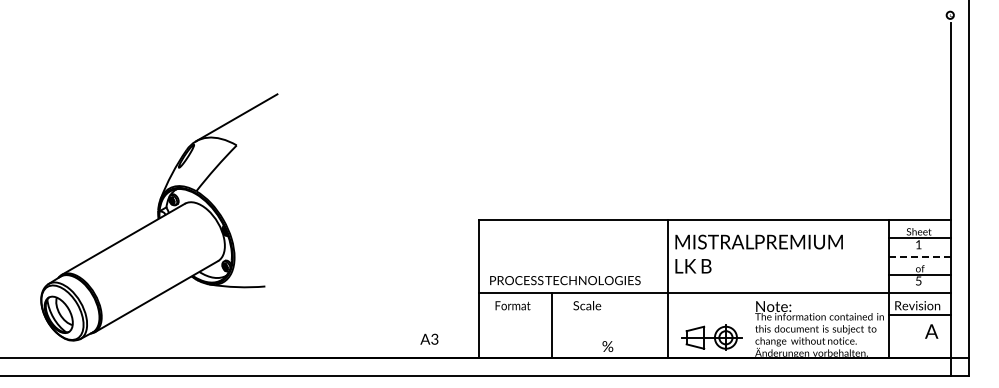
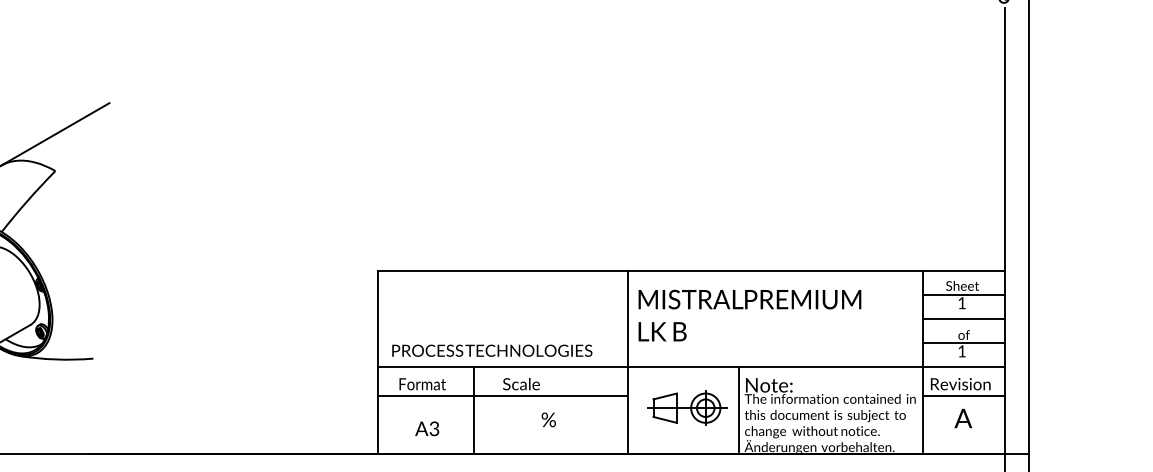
line: (920, 256) -> (964, 318), dashed -> solid
text: (918, 280) -> (961, 350), 5 -> 1
line: (573, 314) -> (503, 395), added
line: (751, 325) -> (739, 410), added
text: (931, 331) -> (963, 418), moved
part: (711, 337) -> (686, 407), moved
text: (429, 338) -> (427, 427), moved
text: (607, 346) -> (548, 419), moved

